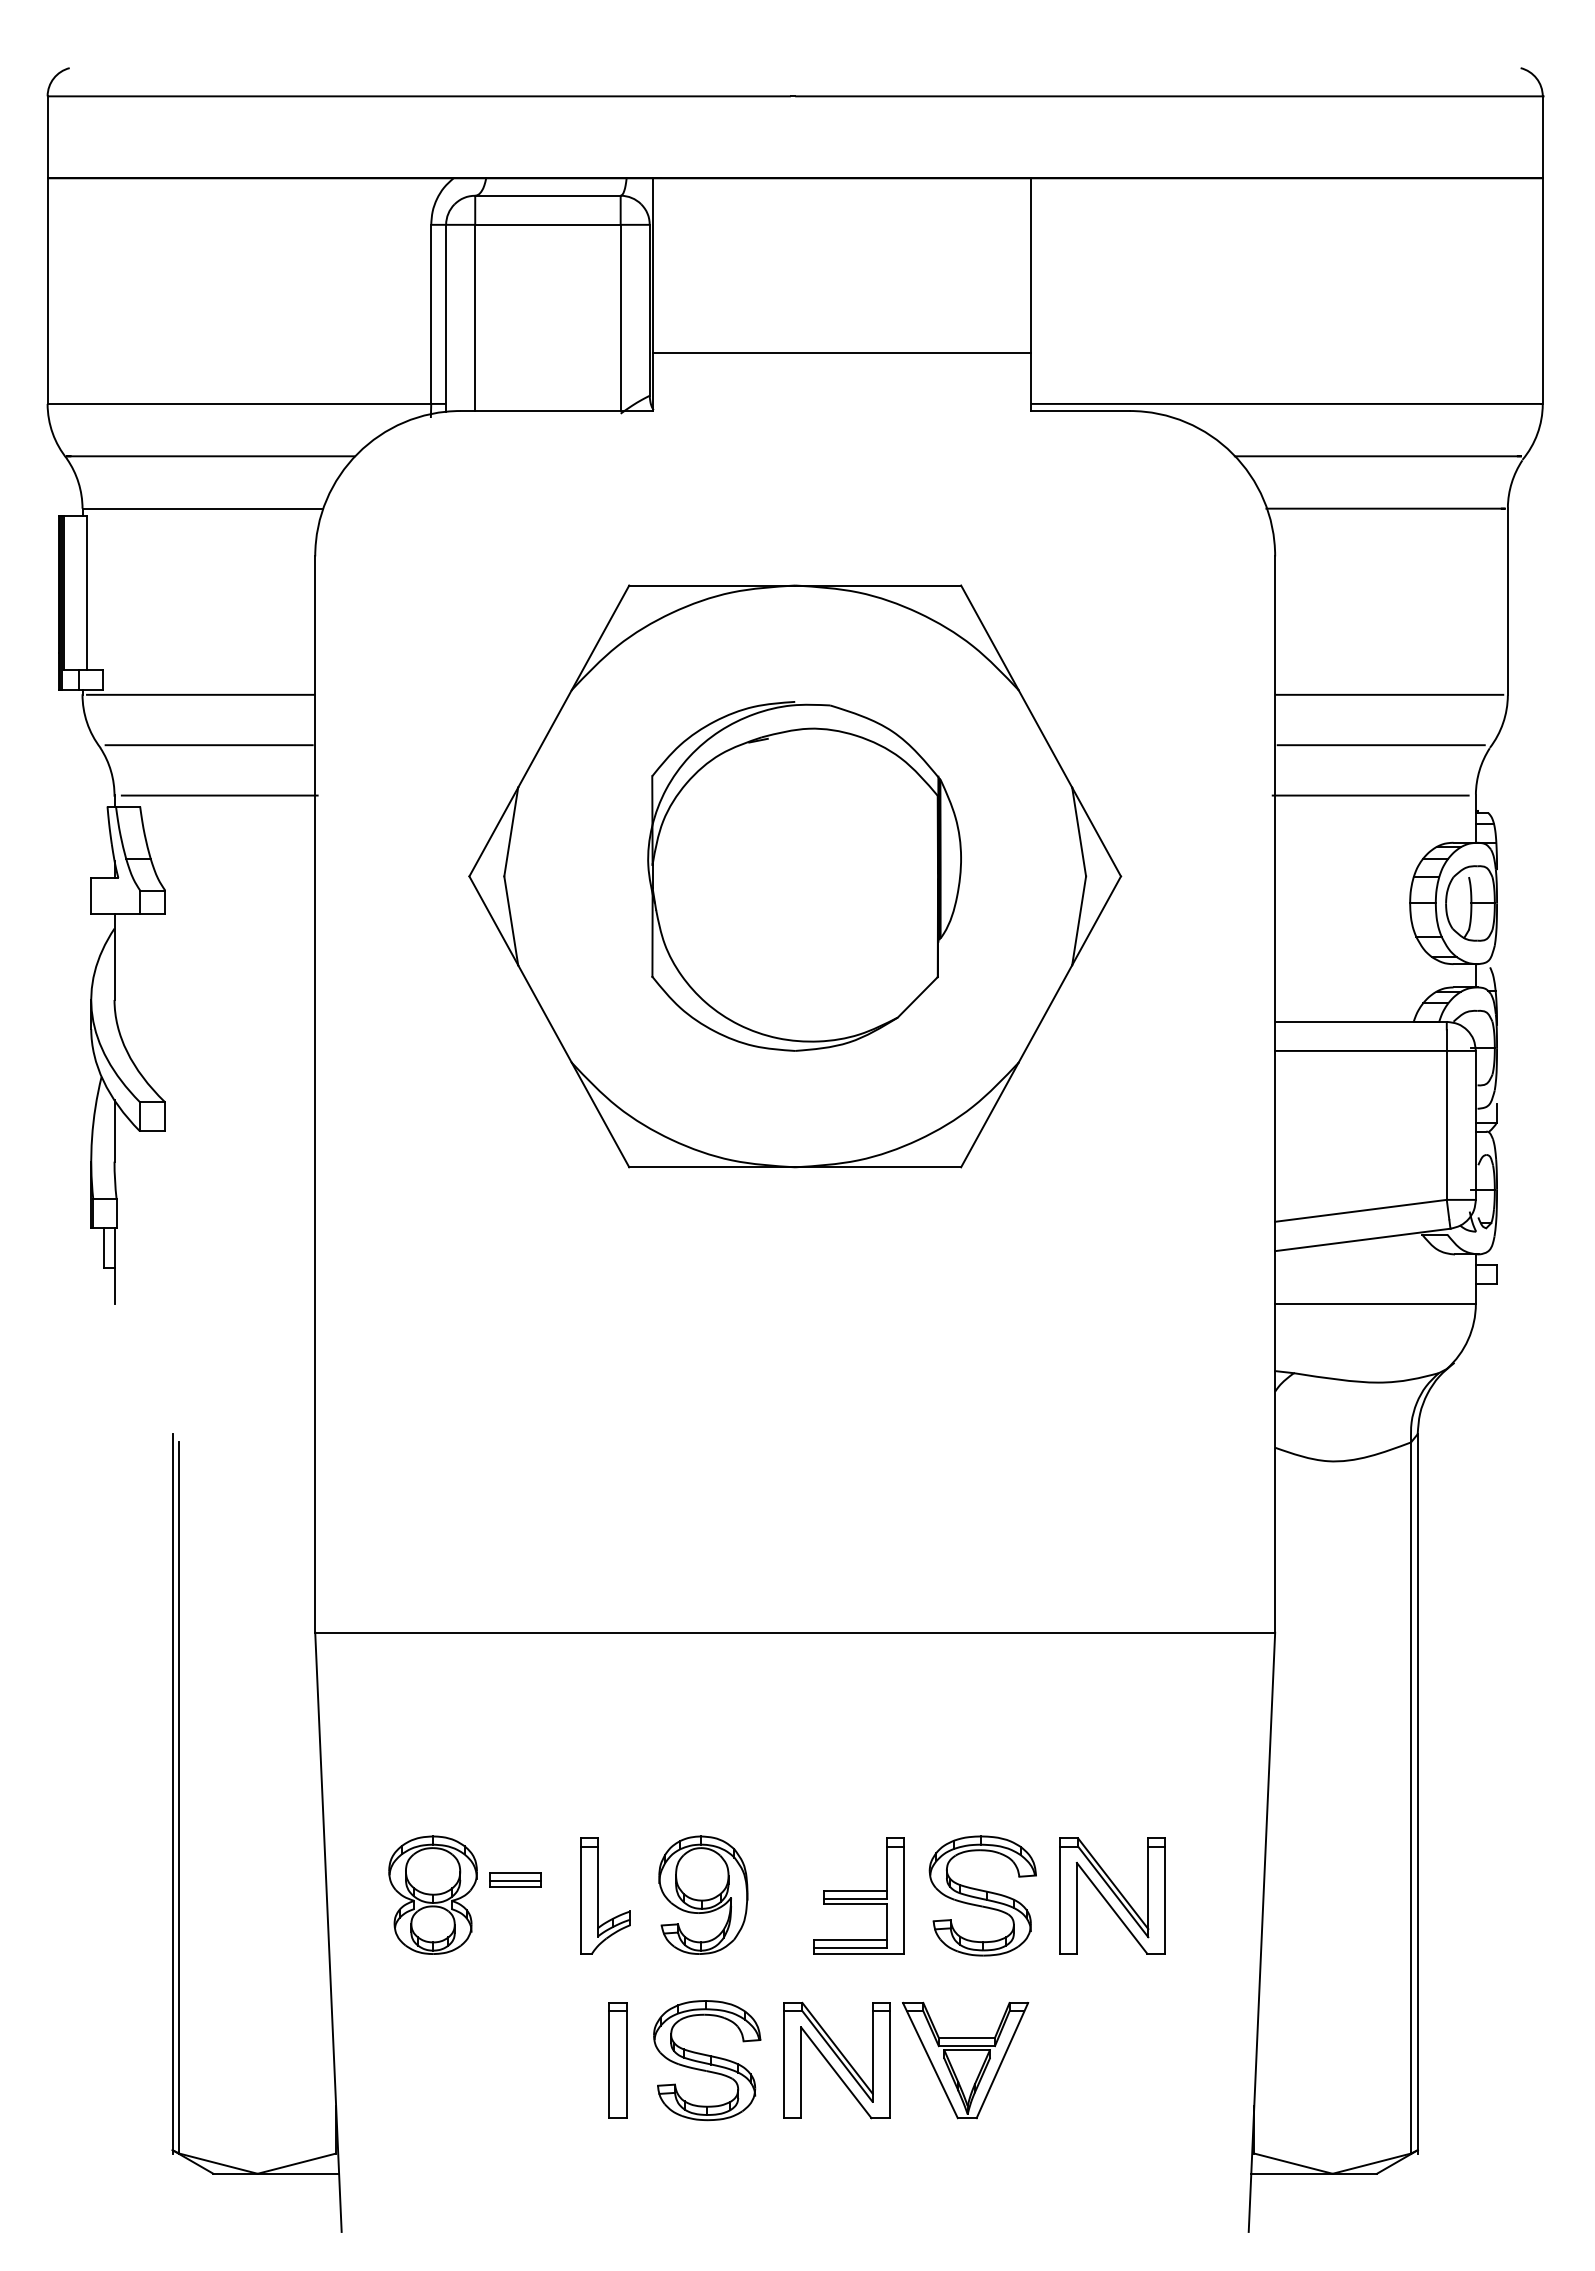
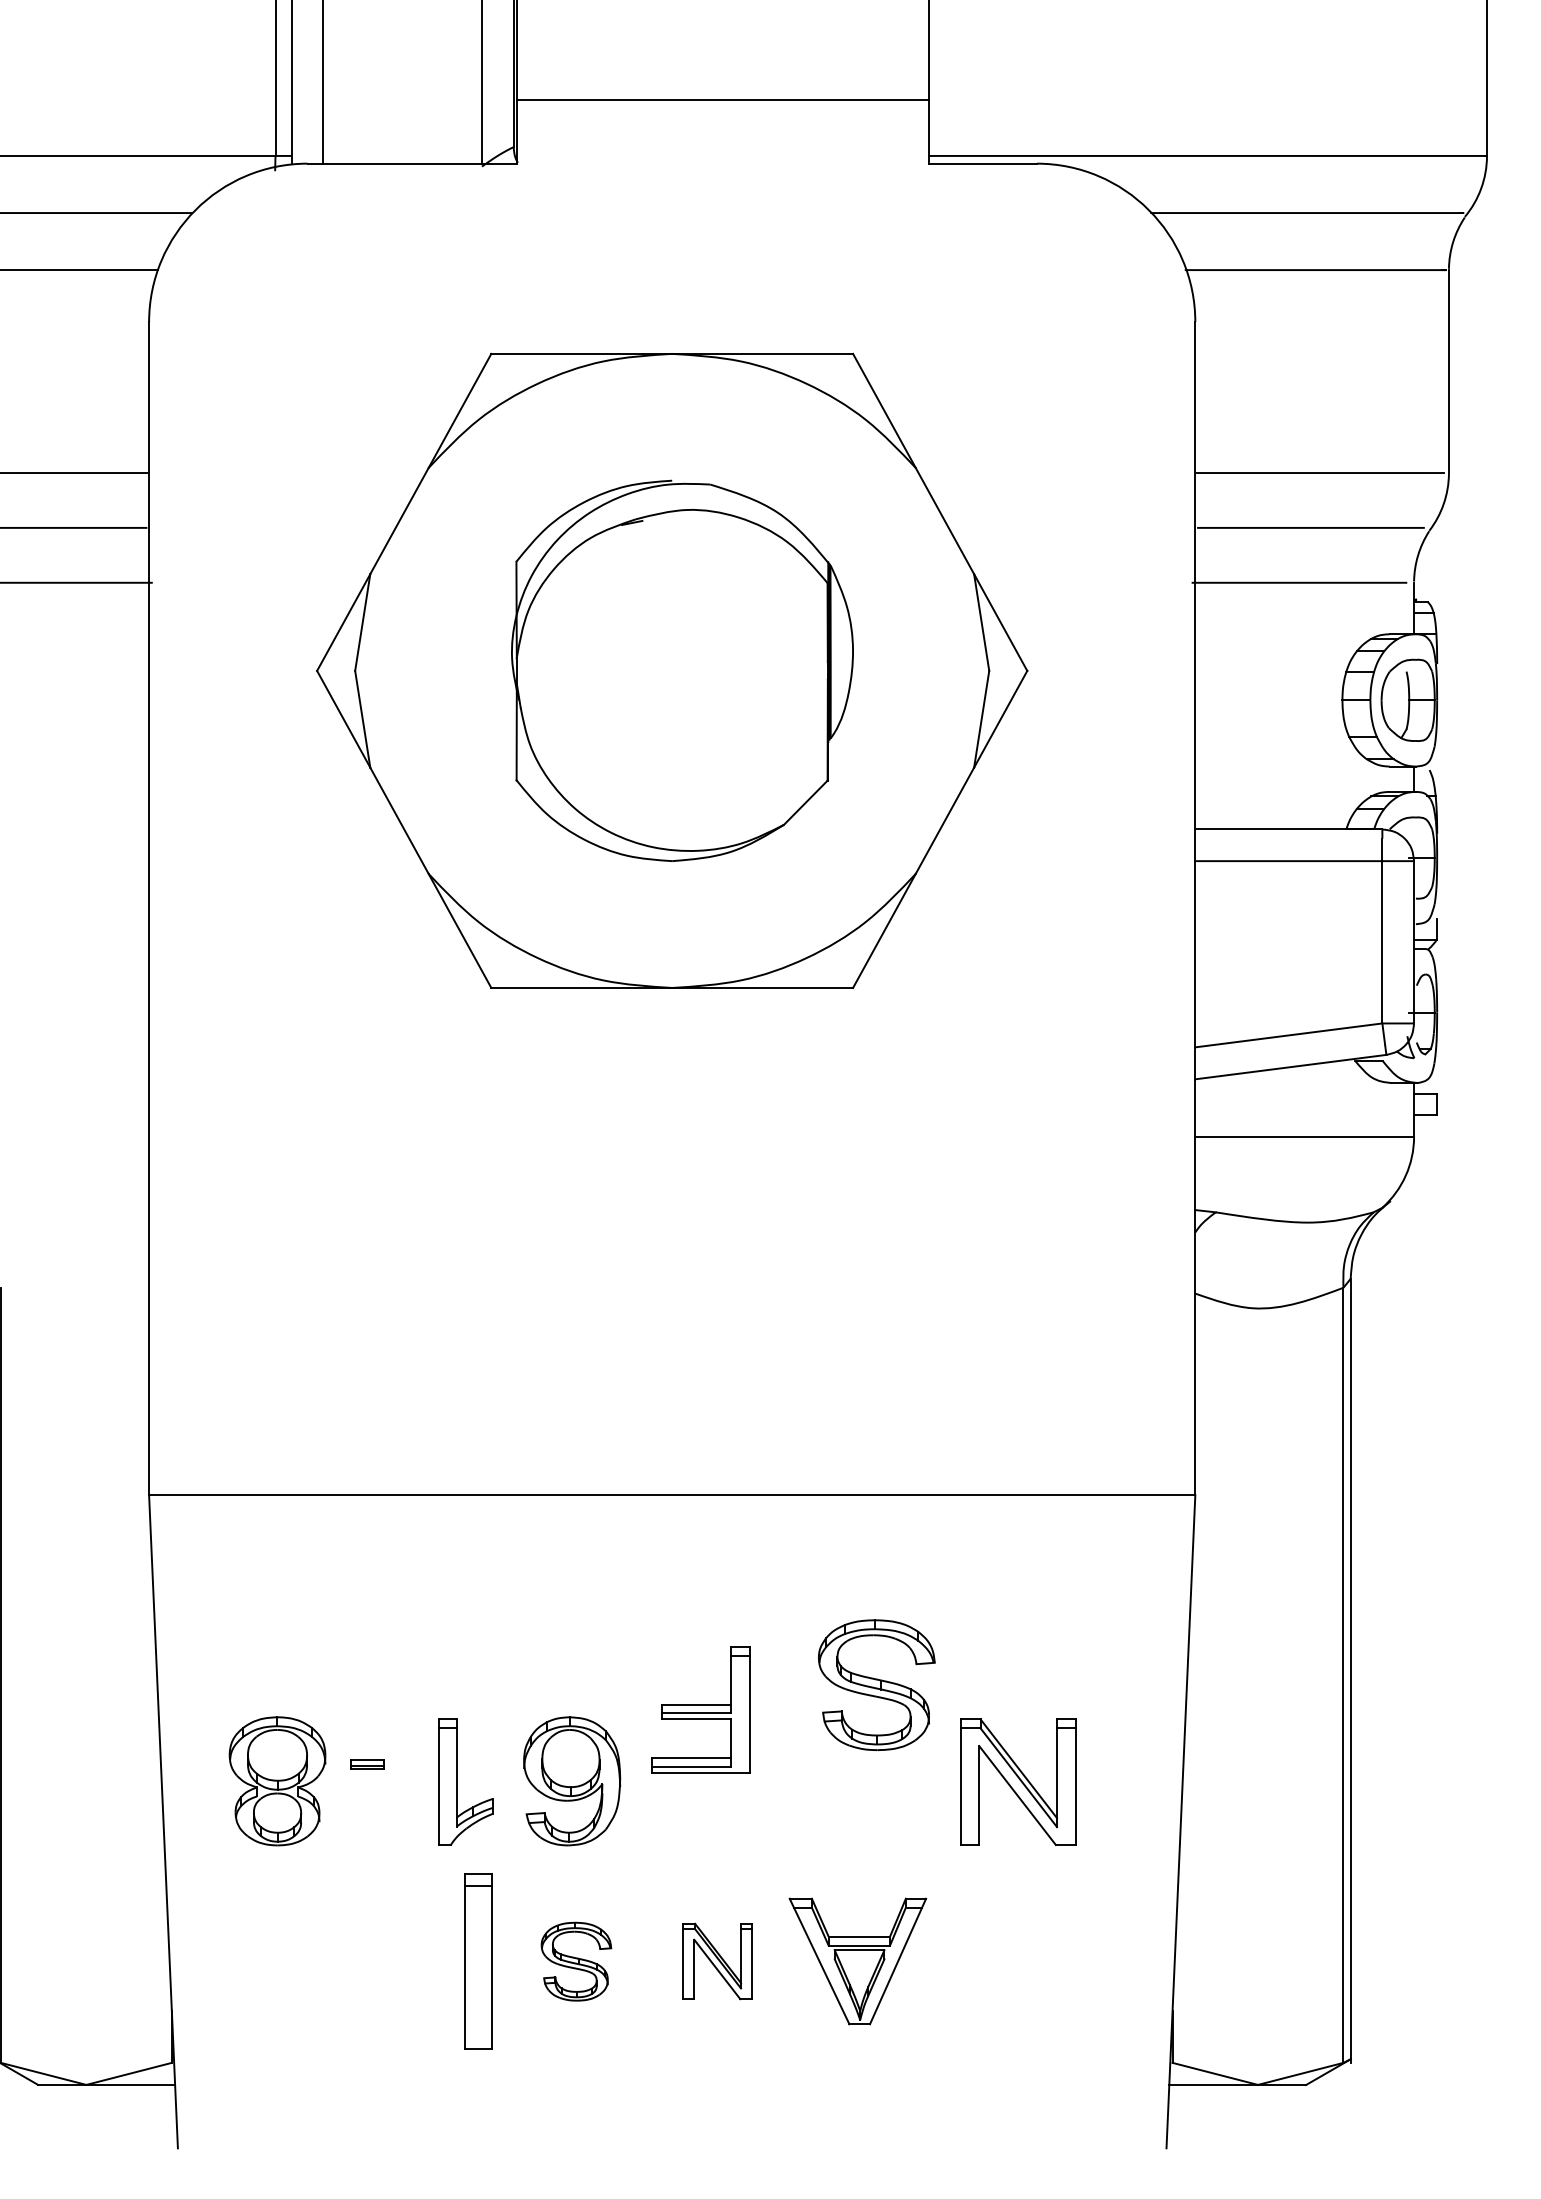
part: (515, 1879) -> (367, 1764), size x0.6
part: (858, 1895) -> (699, 1709), moved
part: (982, 1895) -> (876, 1684), moved
part: (617, 2060) -> (478, 1961), size x1.4
part: (707, 2060) -> (576, 1961), size x0.6
part: (836, 2060) -> (717, 1961), size x0.6

